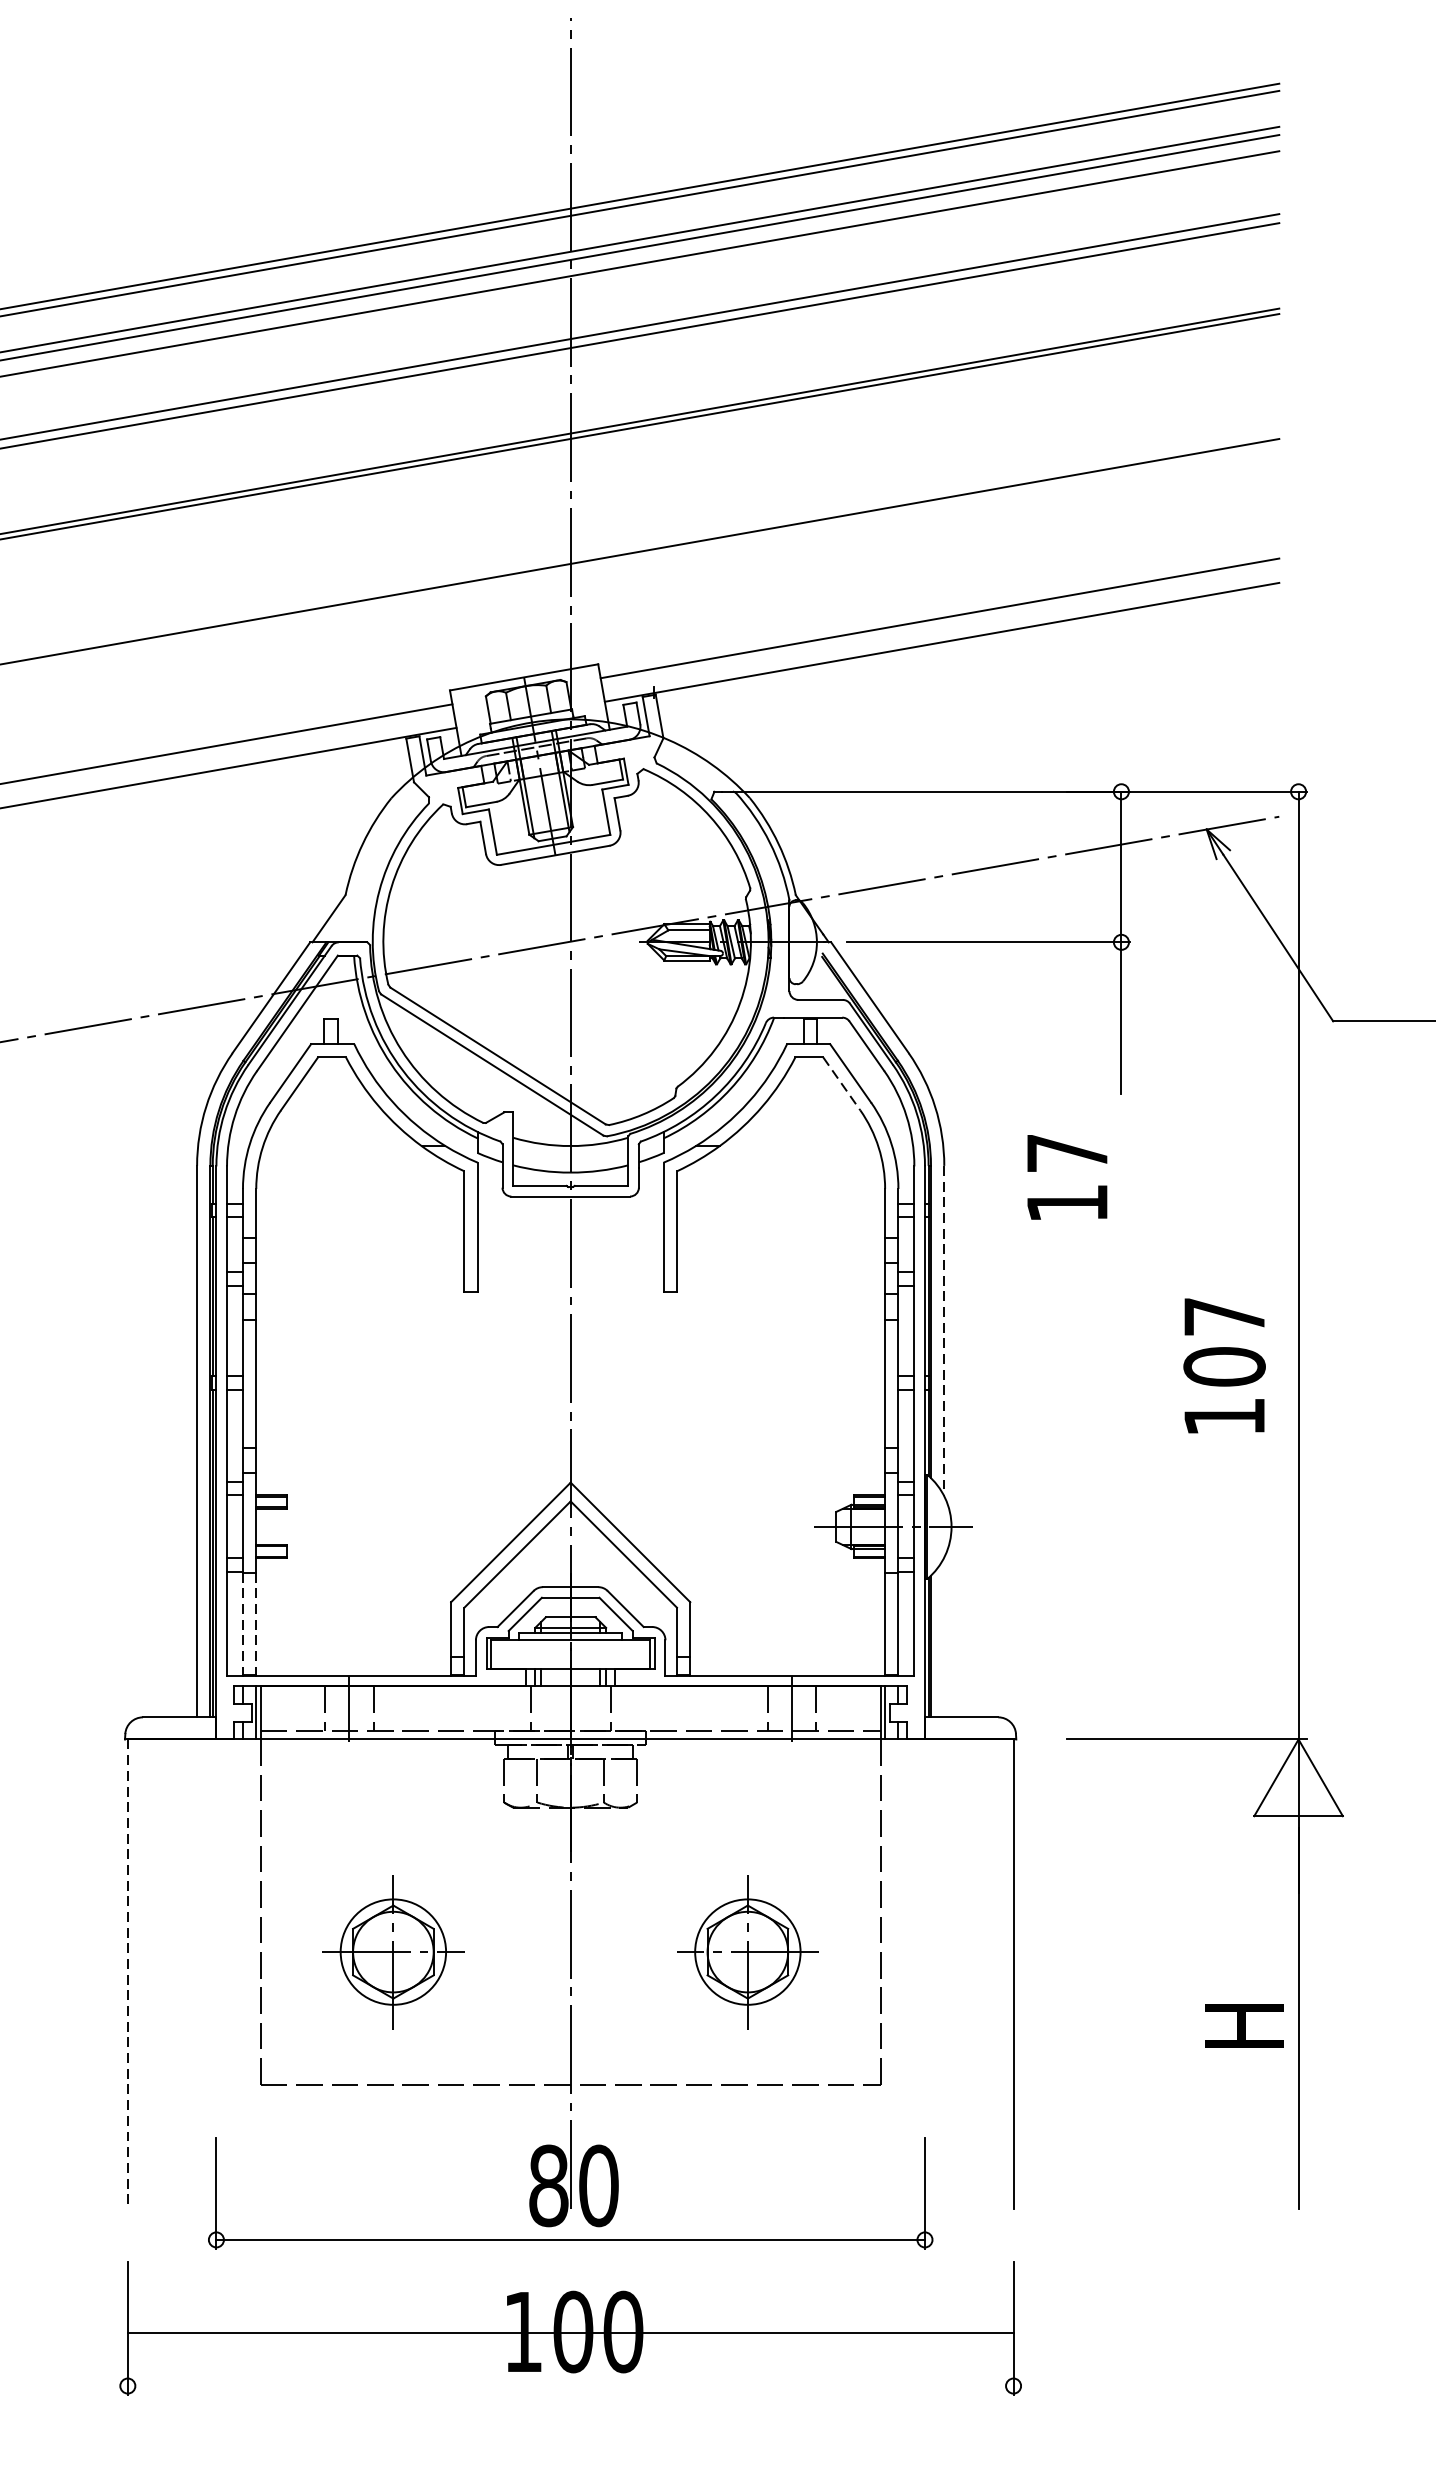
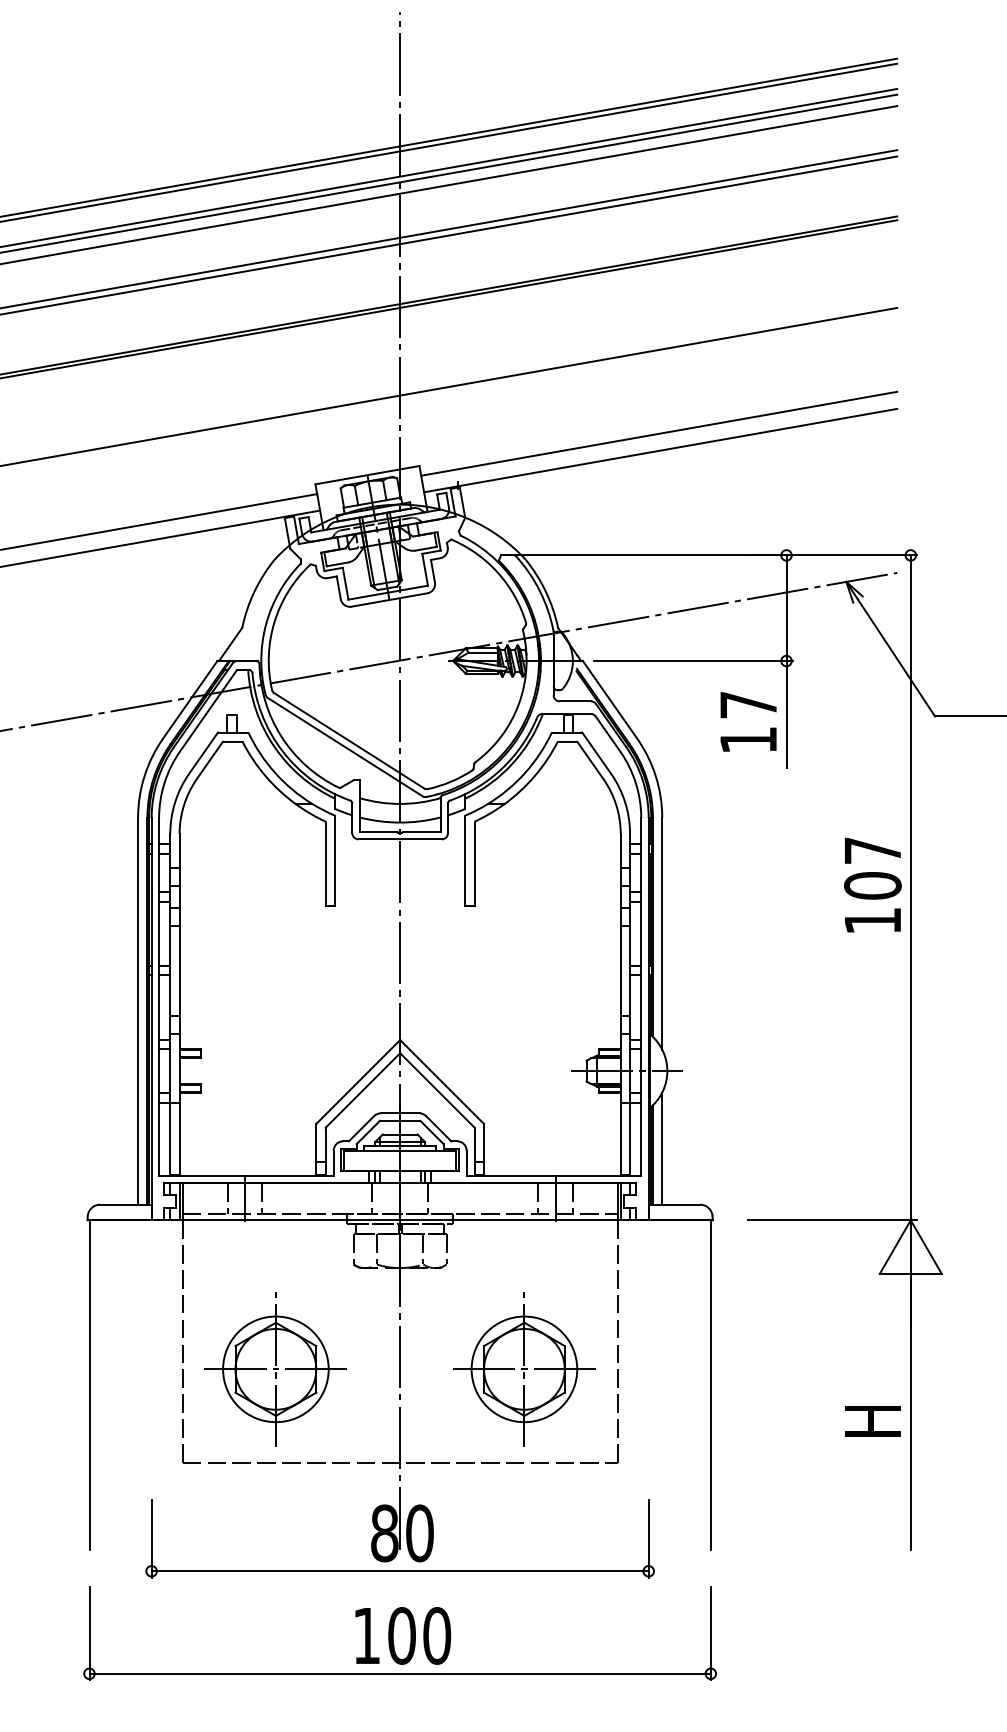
line: (842, 1084) -> (590, 760), dashed -> solid
text: (1067, 1176) -> (748, 721), moved
line: (944, 1330) -> (662, 933), dashed -> solid
text: (1224, 1366) -> (872, 885), moved
line: (243, 1624) -> (170, 1139), dashed -> solid
line: (256, 1624) -> (179, 1139), dashed -> solid
line: (944, 1637) -> (662, 1148), added
part: (392, 1952) -> (275, 1369), size x1.43
part: (747, 1952) -> (524, 1369), size x1.43
line: (127, 1973) -> (89, 1384), dashed -> solid
line: (569, 2332) -> (399, 1673), moved

